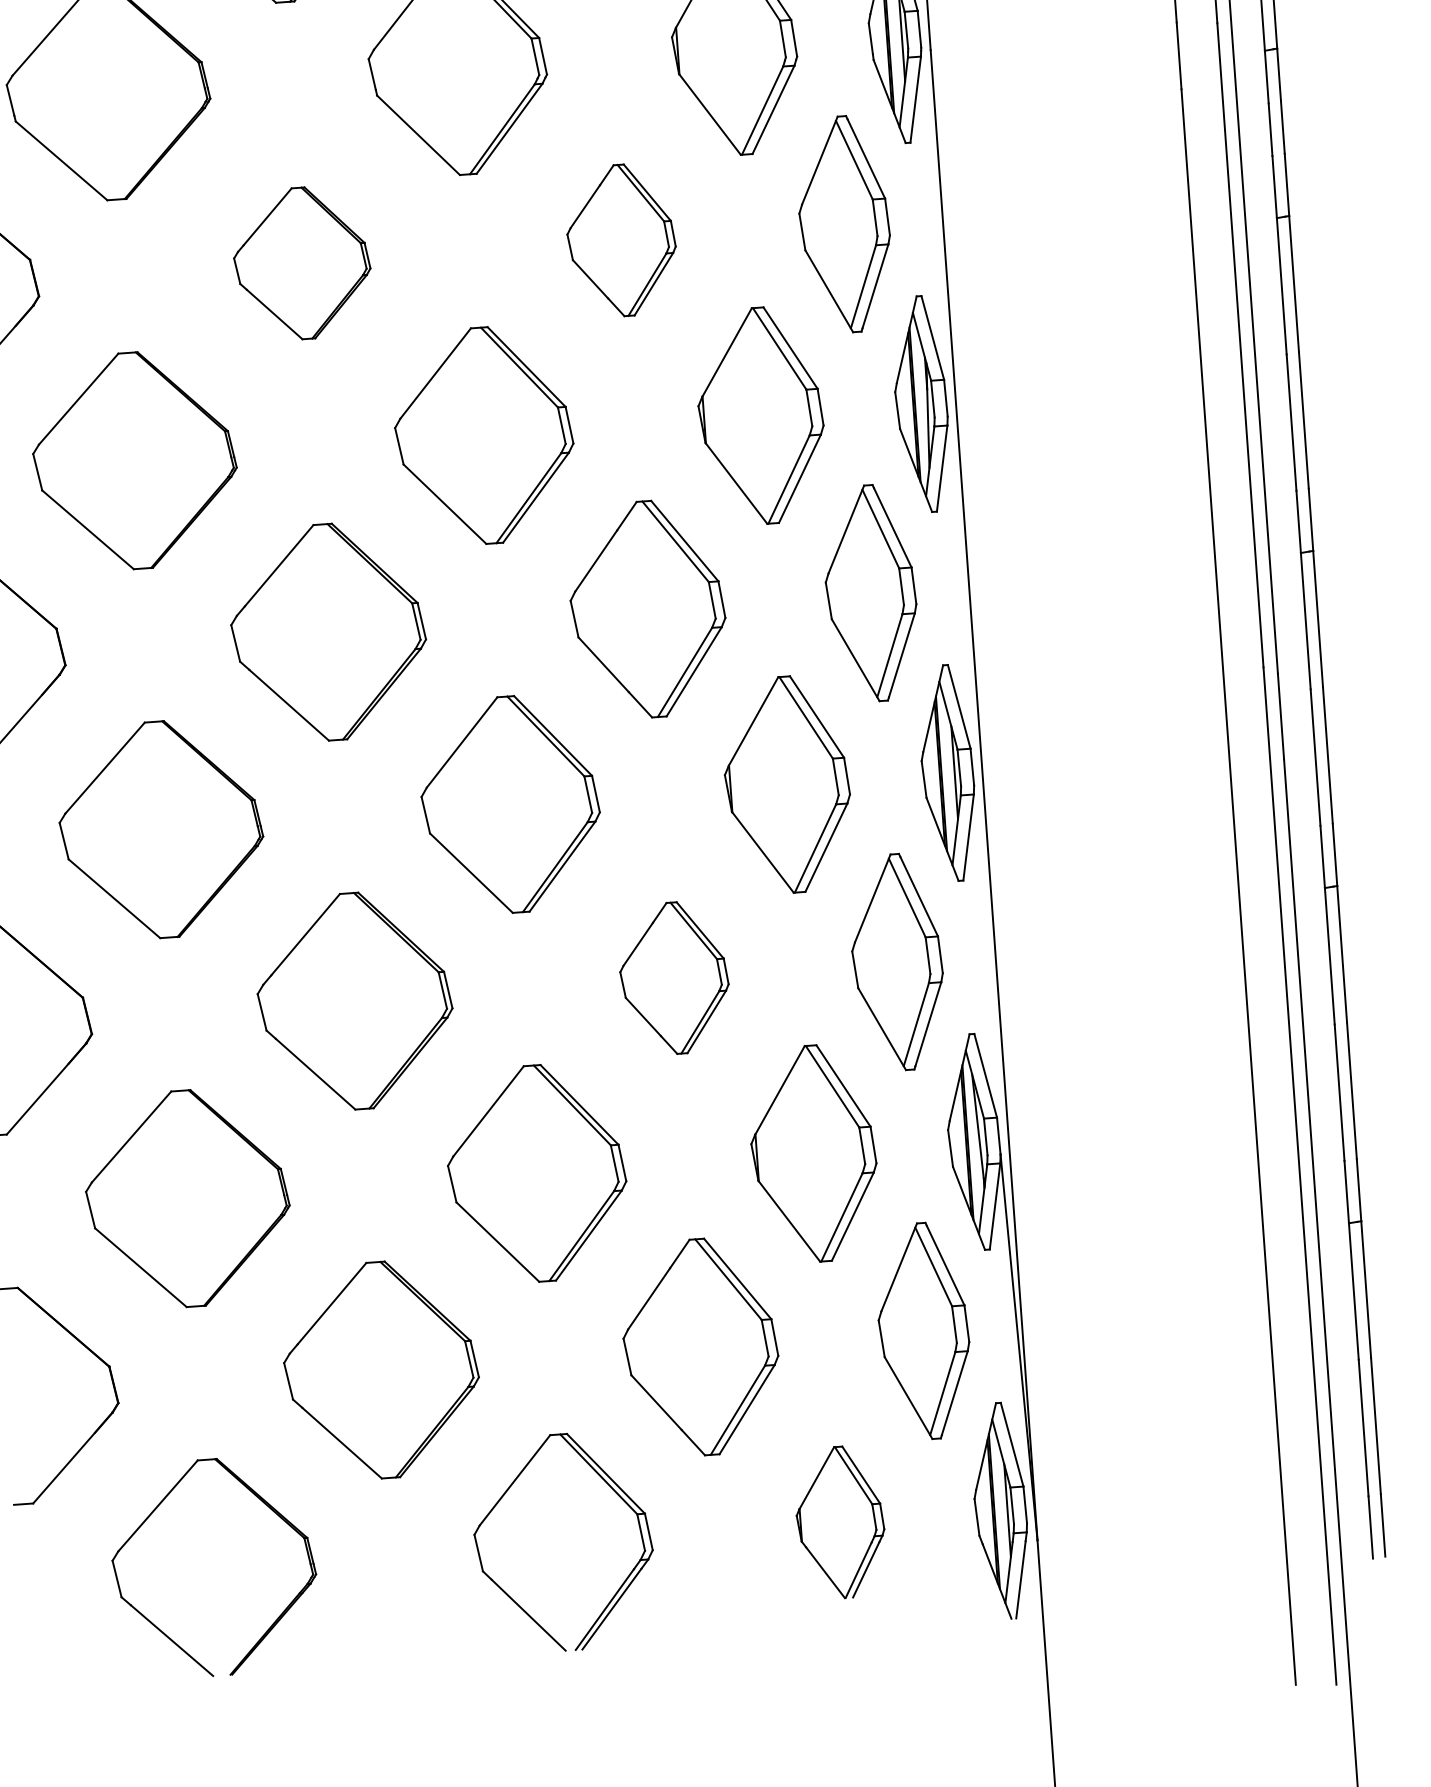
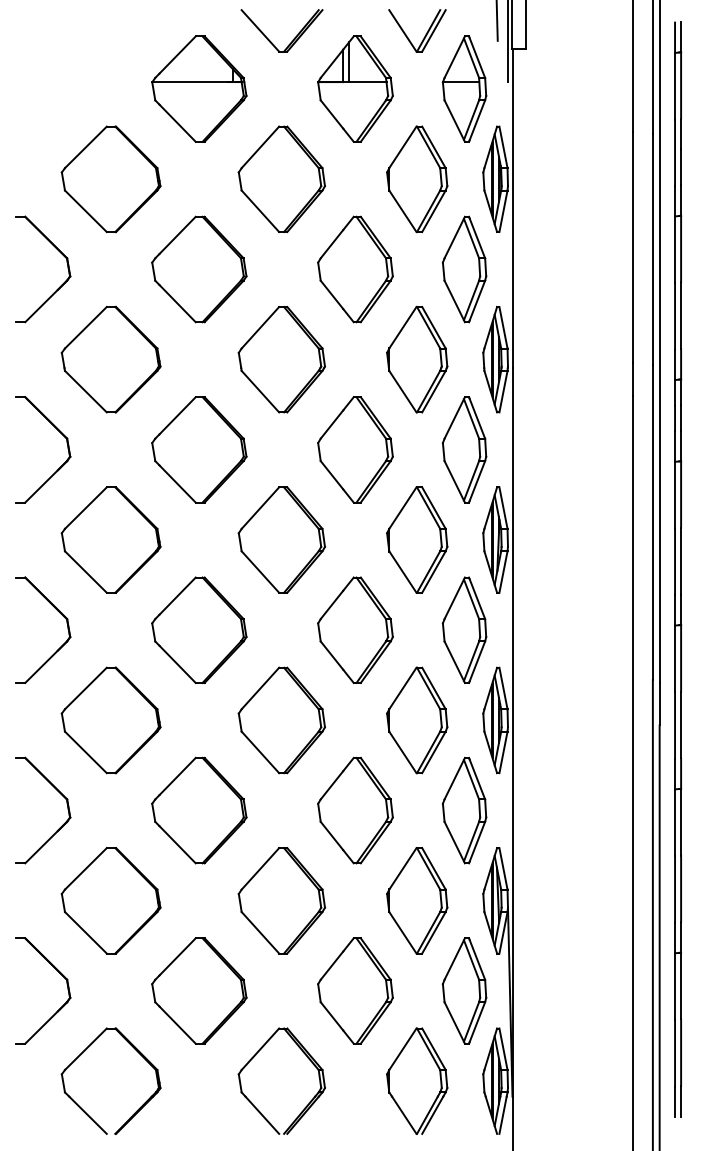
part: (621, 239) -> (355, 449), size x1.43
part: (302, 262) -> (199, 449), size x1.43
part: (674, 978) -> (355, 810), size x1.43
part: (840, 1521) -> (417, 1080), size x1.43

